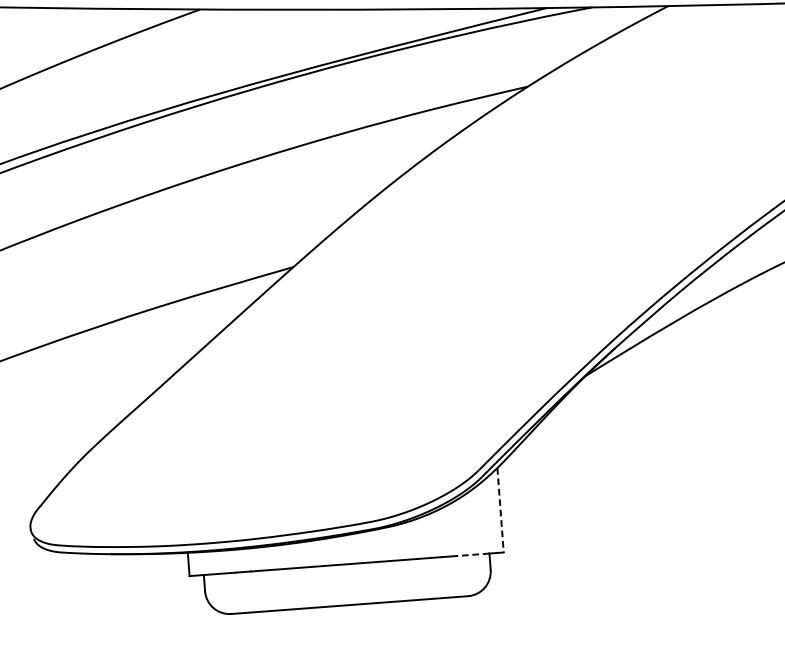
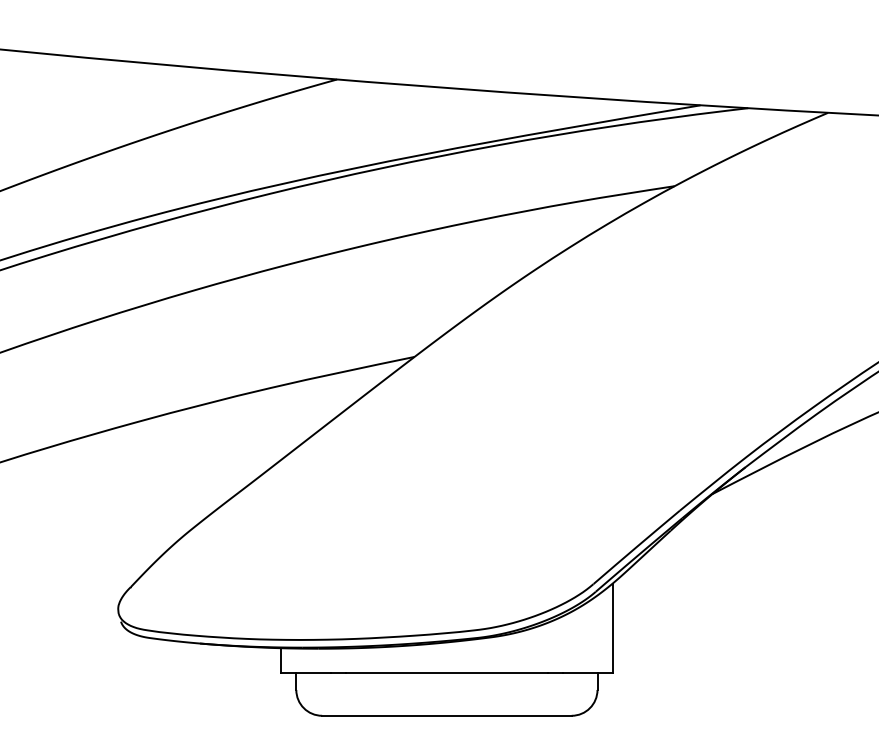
line: (500, 510) -> (612, 628), dashed -> solid
line: (472, 554) -> (579, 672), dashed -> solid

